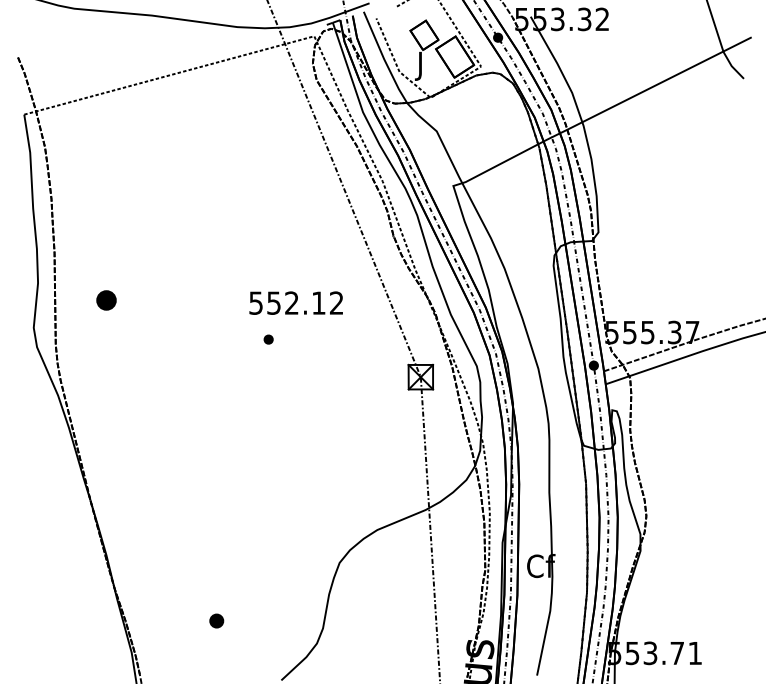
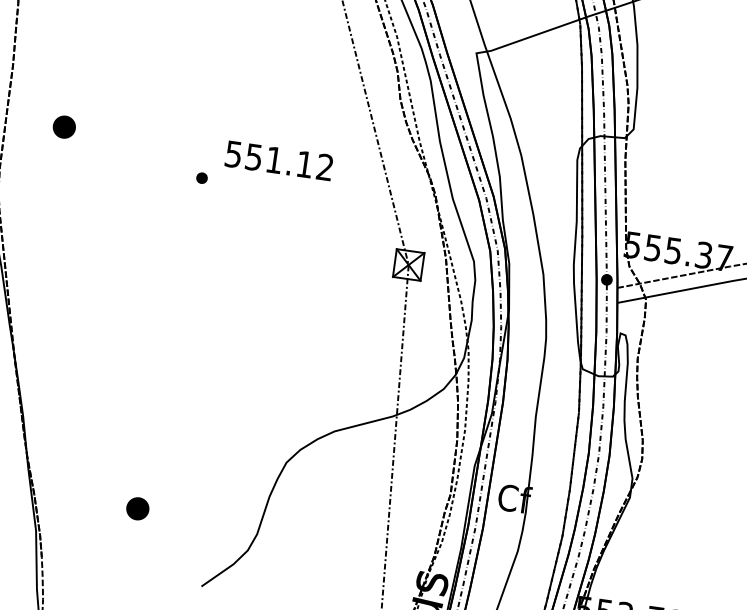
text: (291, 302) -> (273, 159), 552.12 -> 551.12
part: (268, 339) -> (201, 178), moved
part: (216, 620) -> (137, 508), size x1.43

